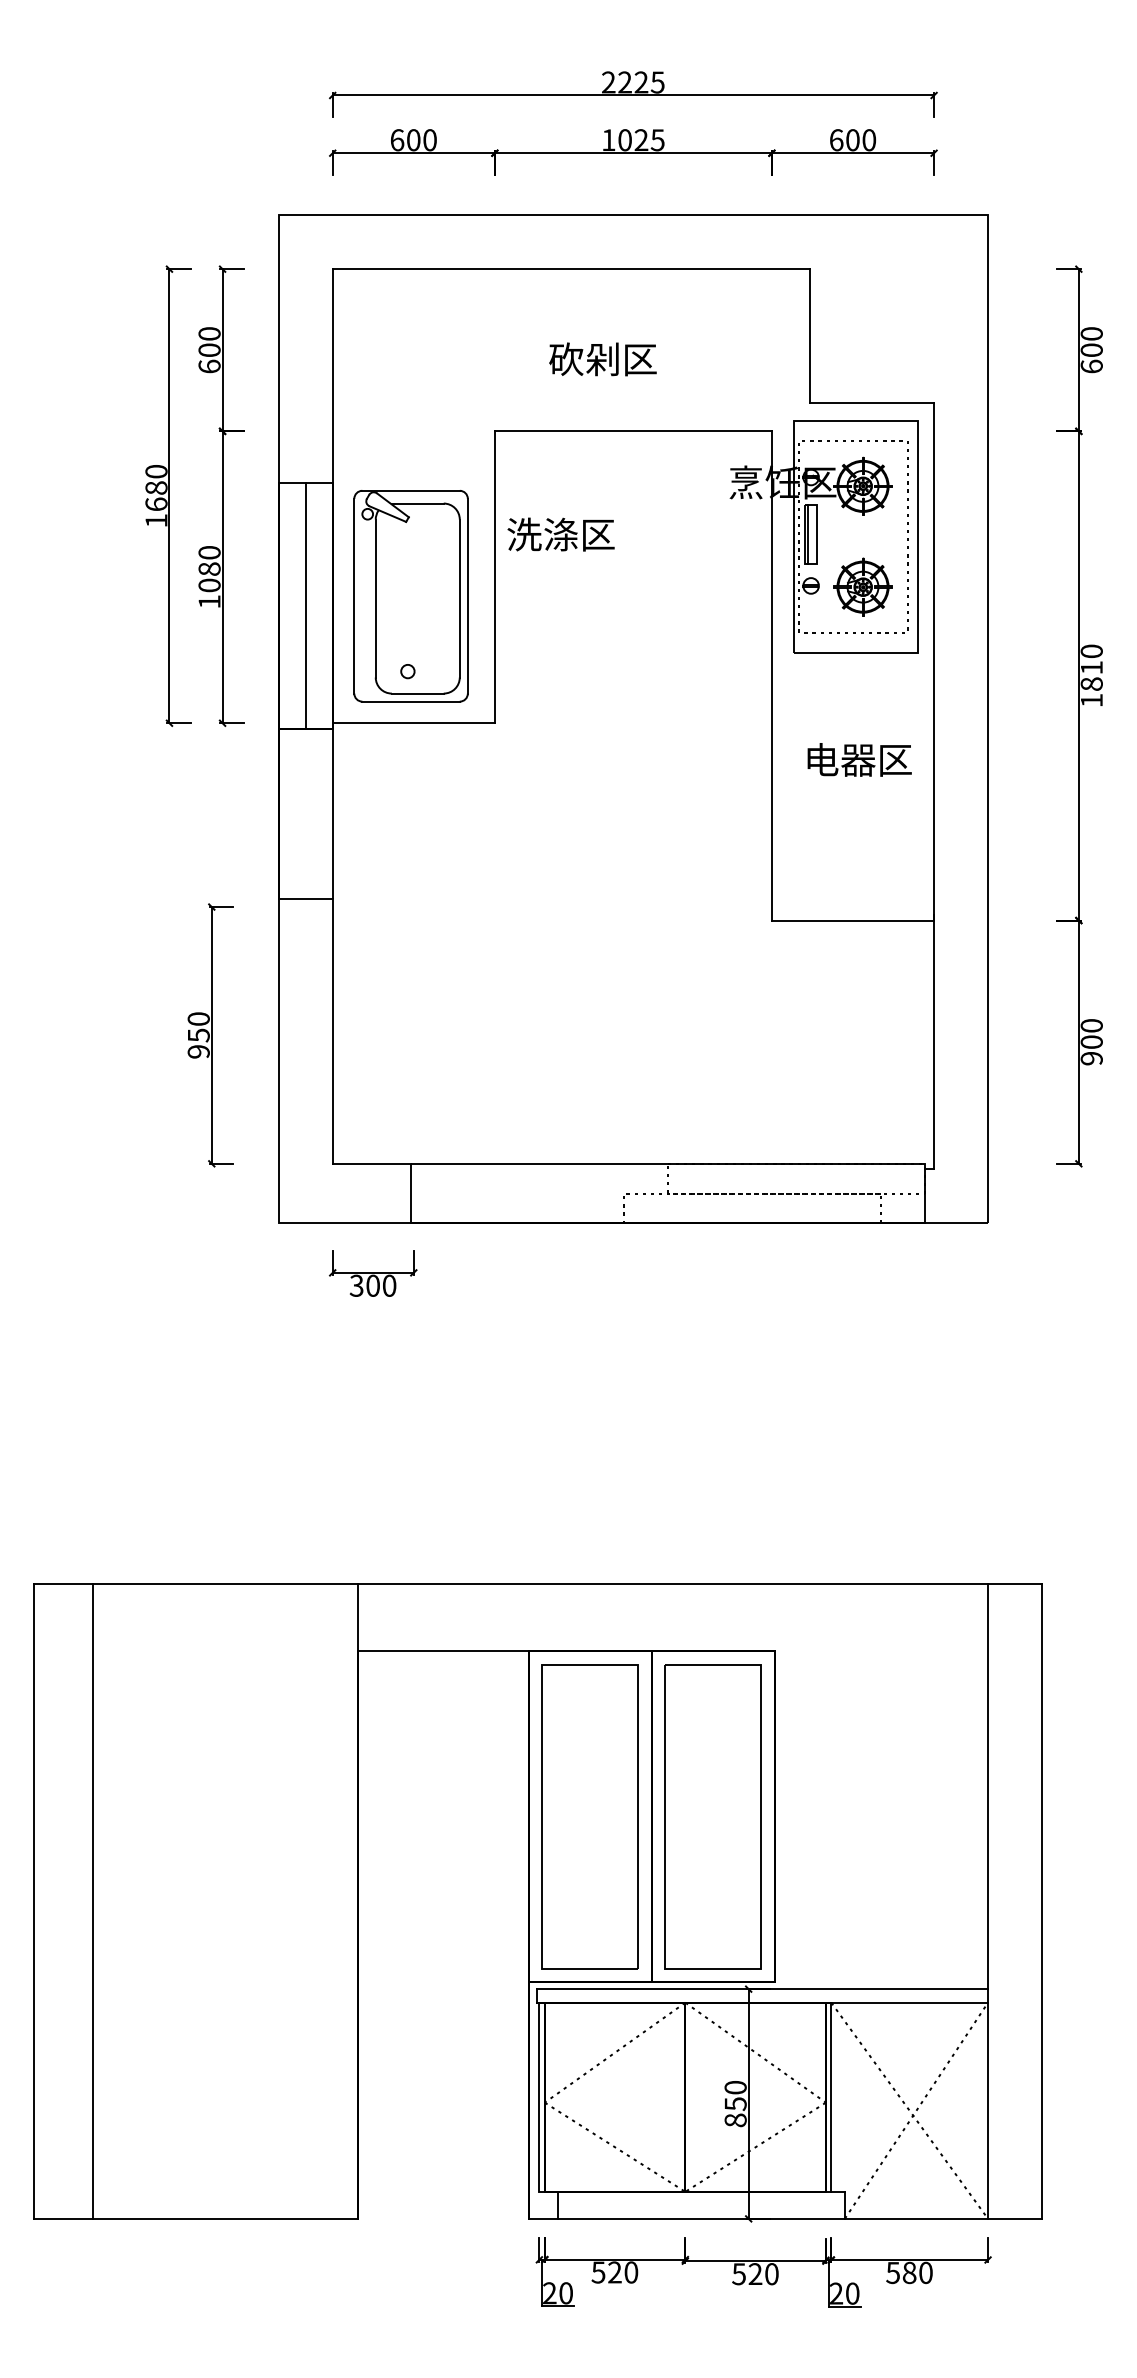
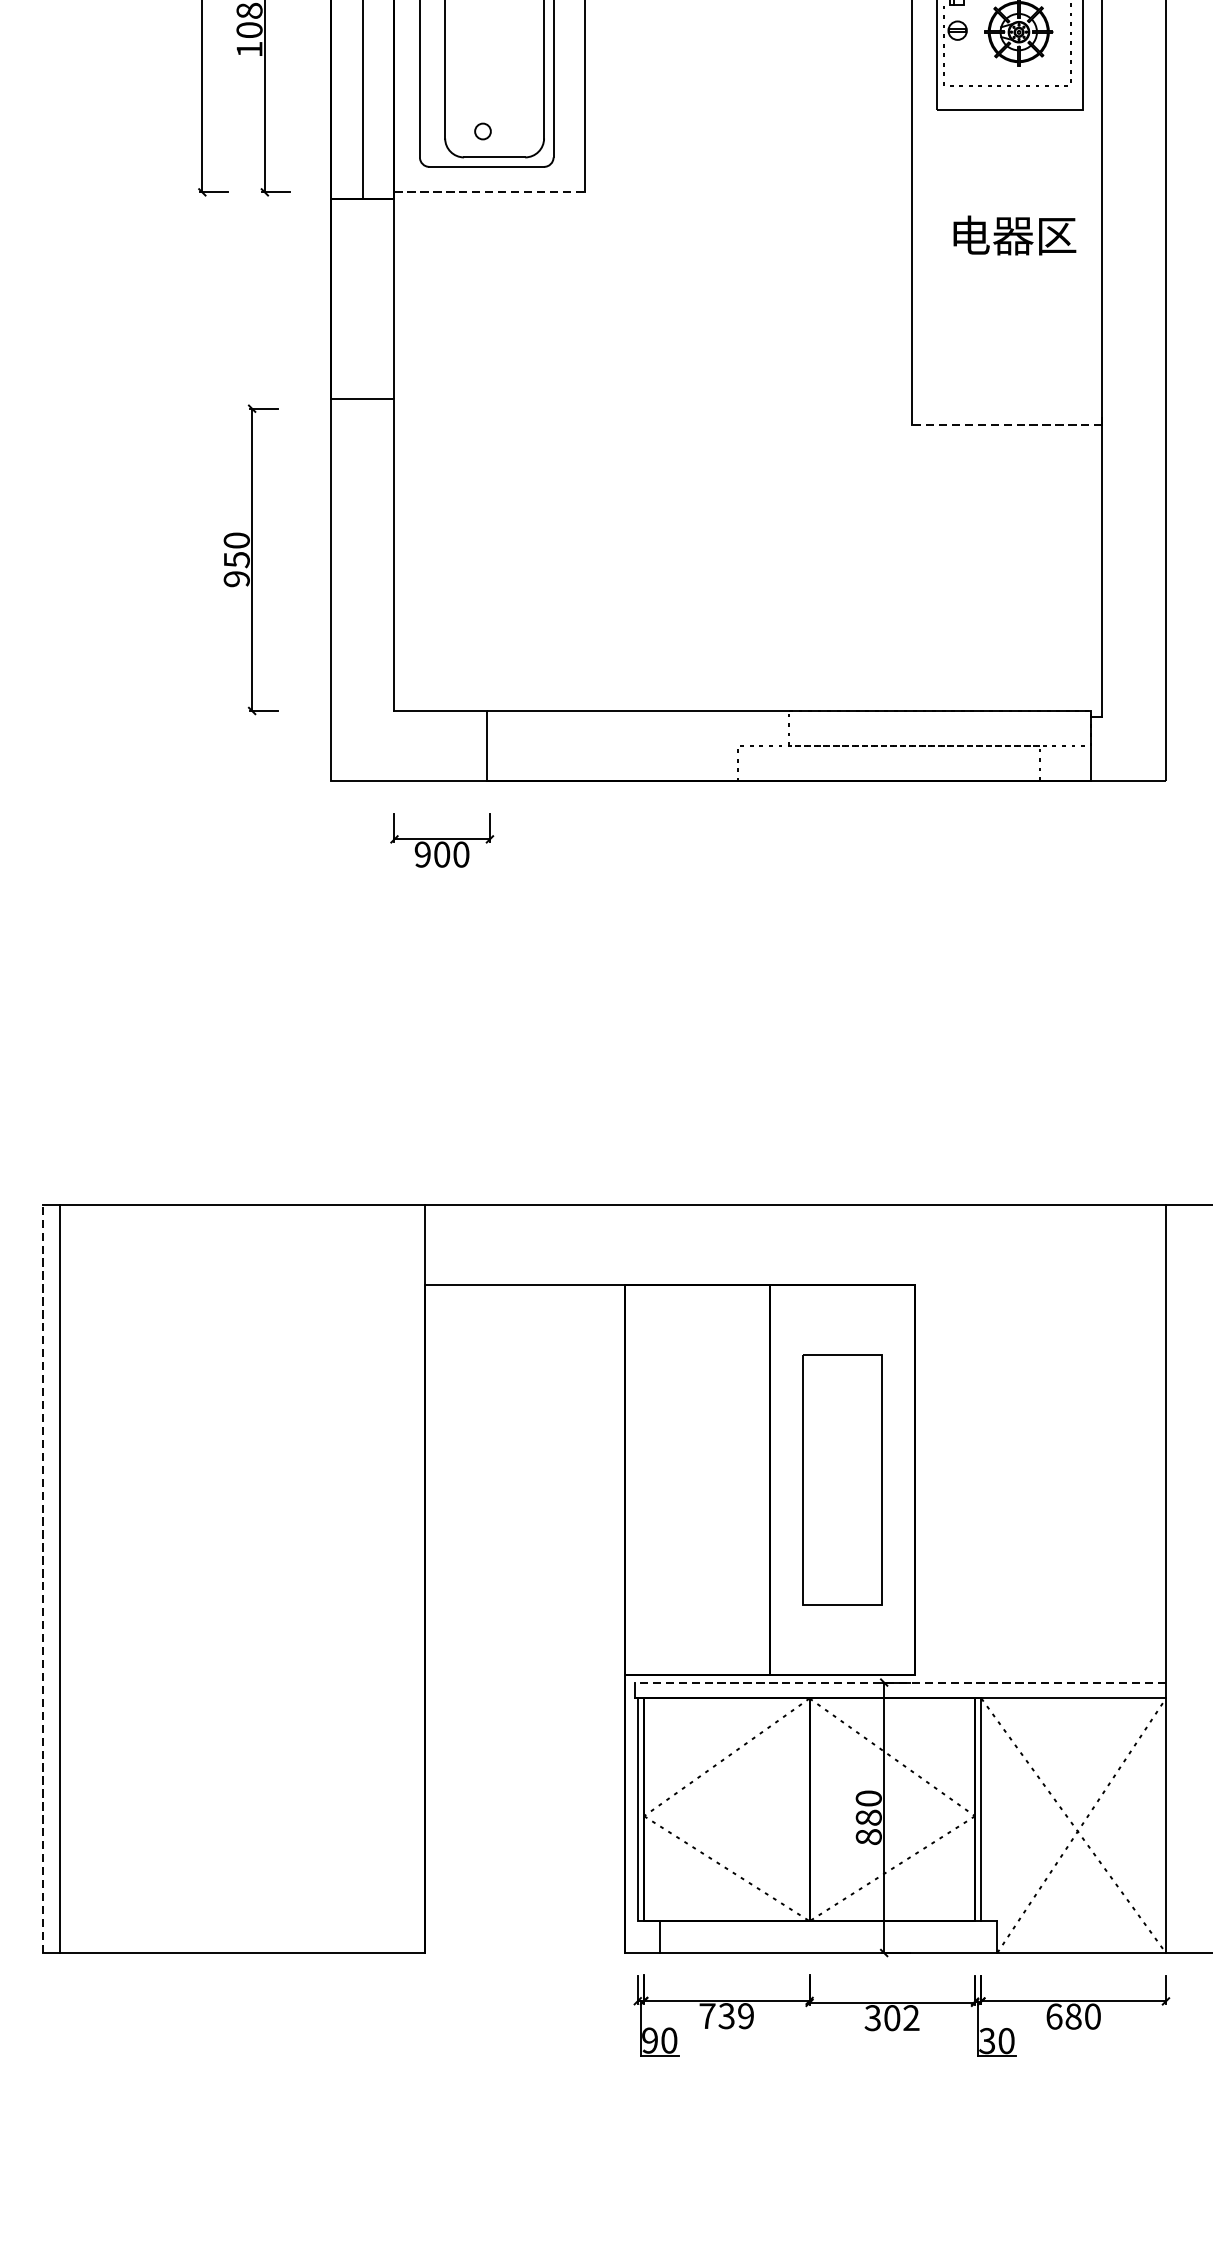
line: (414, 723) -> (490, 192), solid -> dashed
line: (852, 920) -> (1006, 424), solid -> dashed
text: (356, 1285) -> (422, 854), 300 -> 900
part: (589, 1816) -> (696, 1479), removed
part: (712, 1816) -> (841, 1479), size x0.7
line: (93, 1900) -> (59, 1578), moved
line: (33, 1901) -> (42, 1579), solid -> dashed
line: (762, 1989) -> (900, 1682), solid -> dashed
text: (735, 2104) -> (868, 1818), 850 -> 880
text: (614, 2272) -> (726, 2016), 520 -> 739
text: (893, 2272) -> (1054, 2016), 580 -> 680
text: (755, 2274) -> (892, 2018), 520 -> 302
text: (549, 2293) -> (649, 2040), 20 -> 90
text: (836, 2293) -> (987, 2040), 20 -> 30

